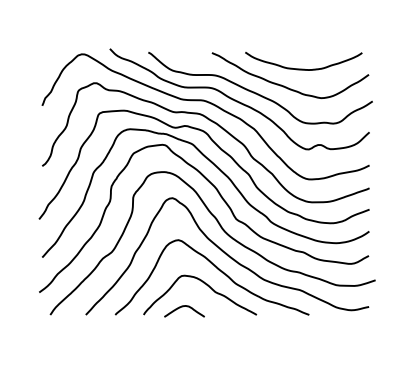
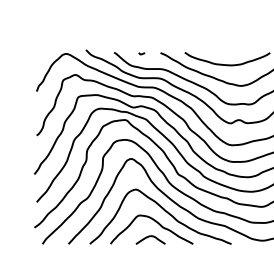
curve: (184, 53) -> (140, 53), added
curve: (183, 307) -> (149, 237), moved

